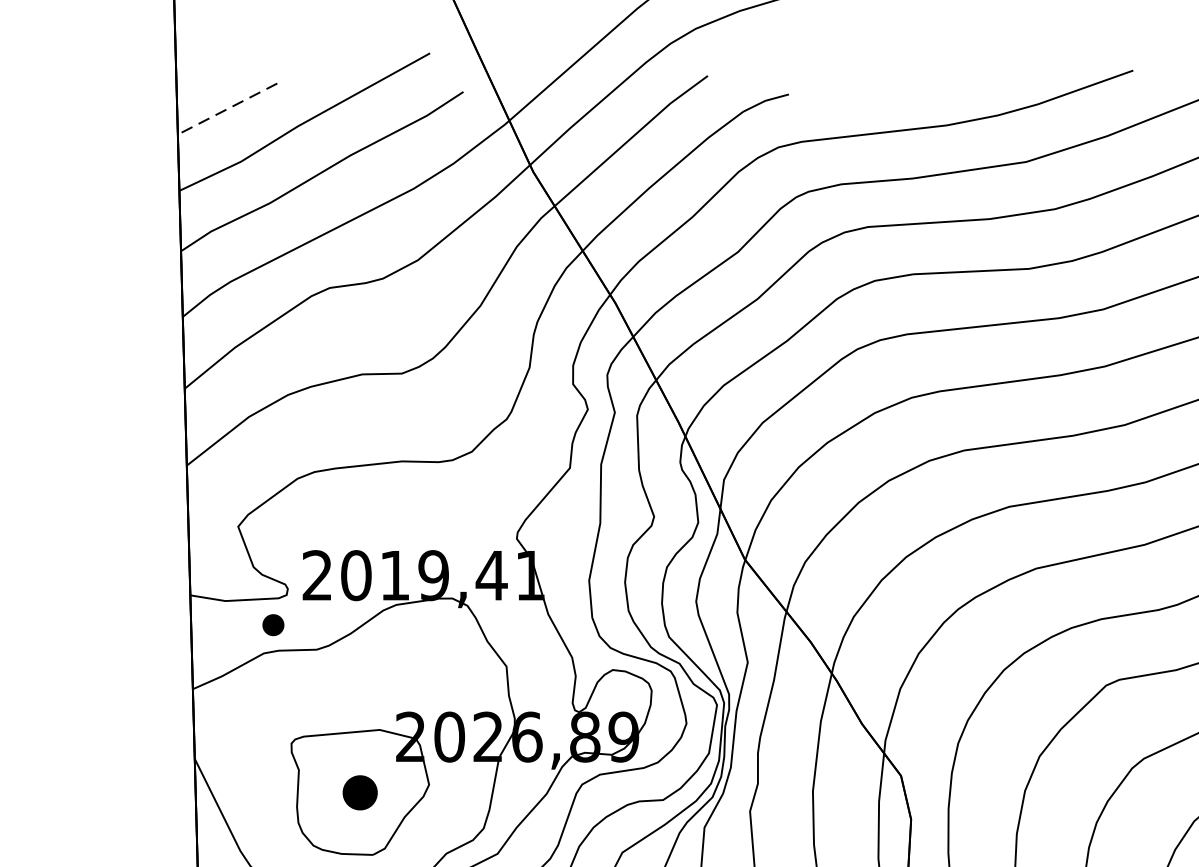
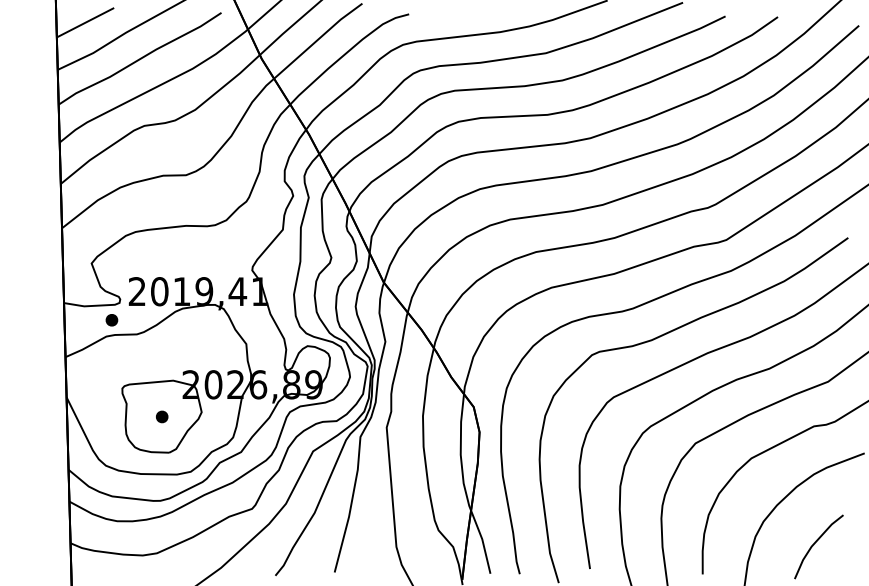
line: (227, 108) -> (85, 22), dashed -> solid
part: (361, 792) -> (162, 416), size x0.62

